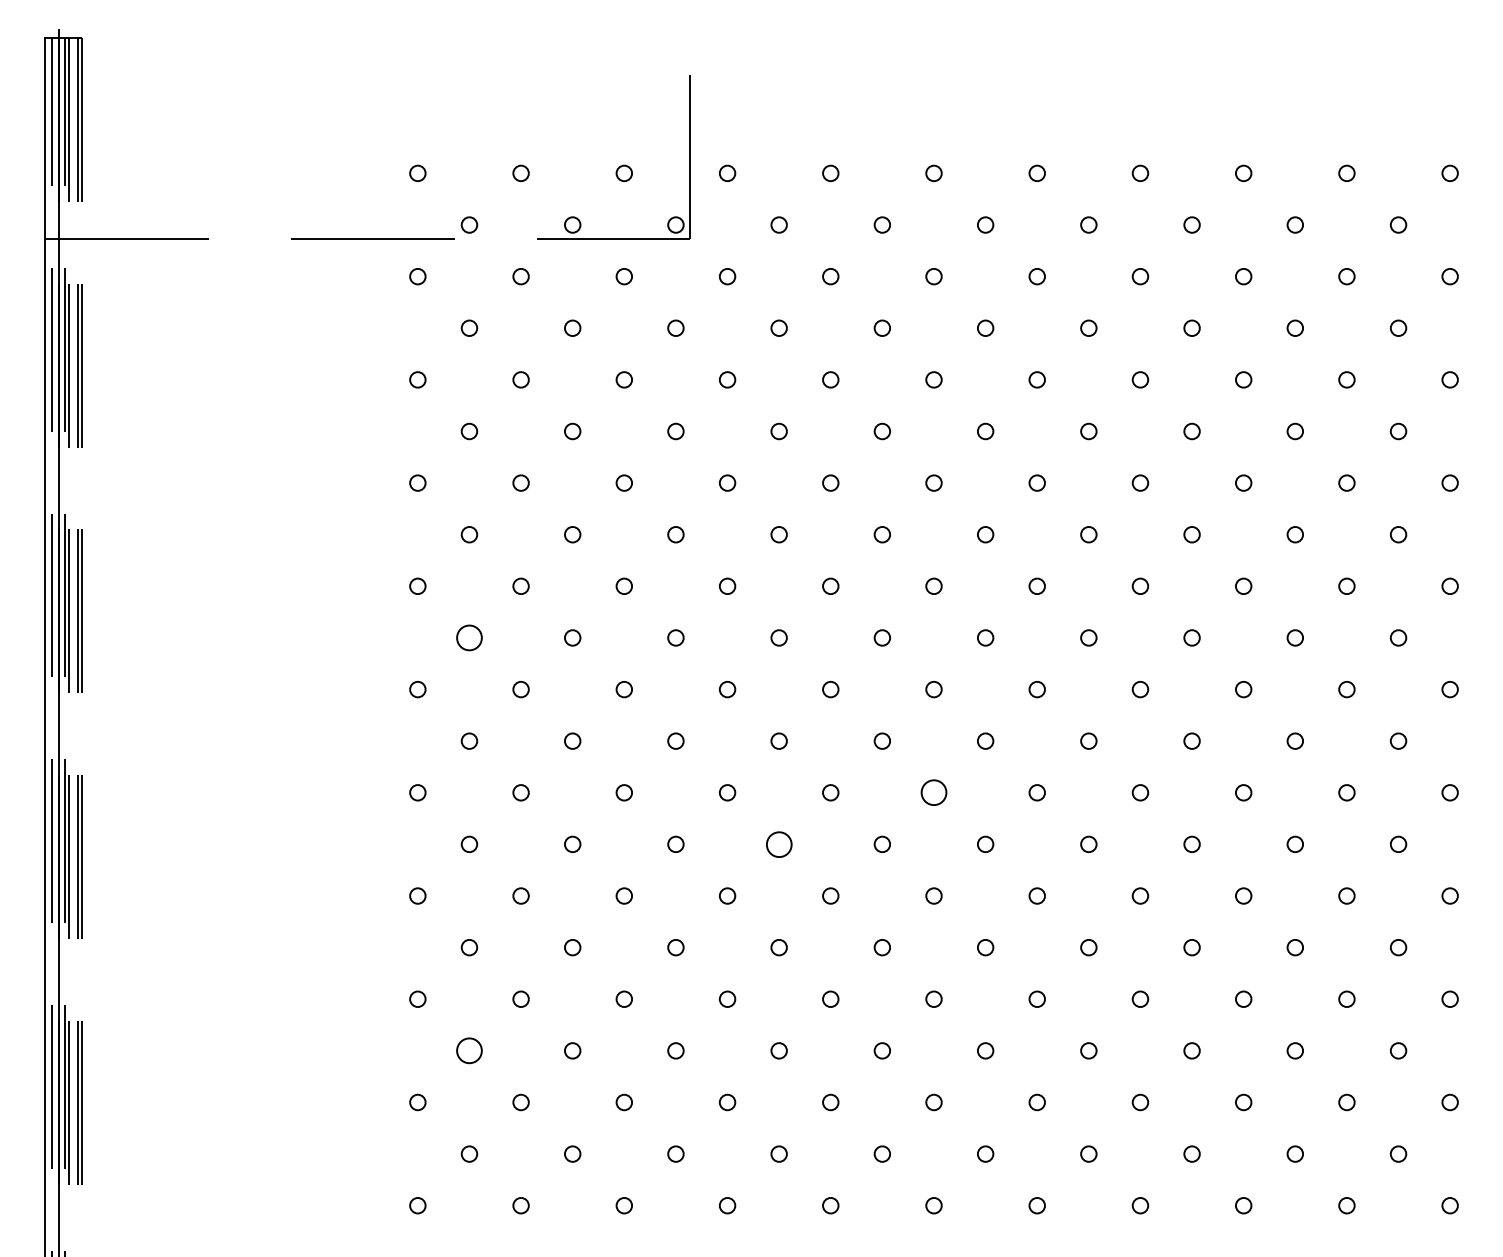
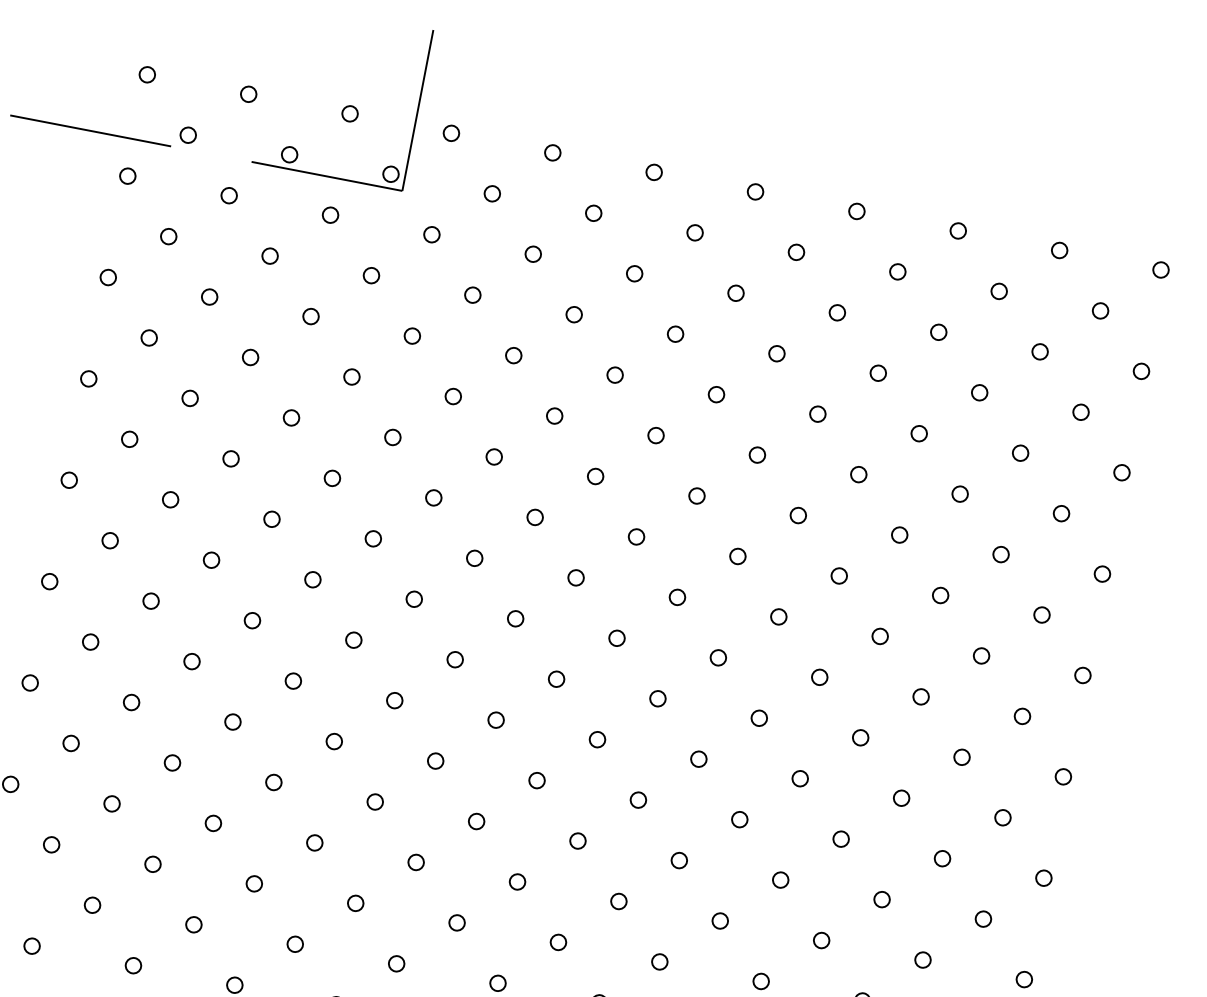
circle: (469, 637) -> (110, 540), size x0.62
circle: (933, 792) -> (536, 780), size x0.62
circle: (778, 843) -> (374, 800), size x0.62
circle: (469, 1050) -> (32, 945), size x0.62

